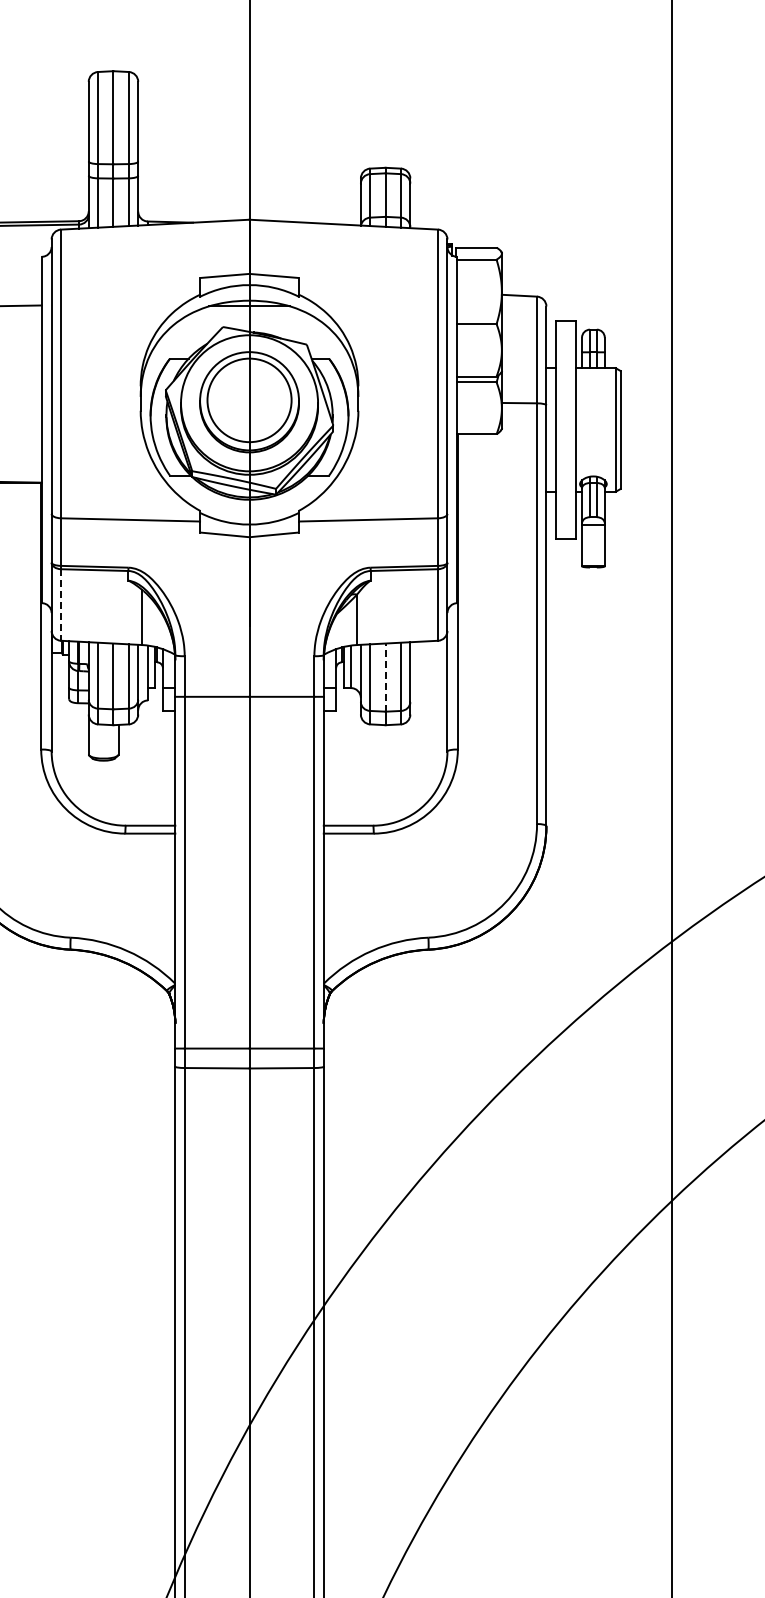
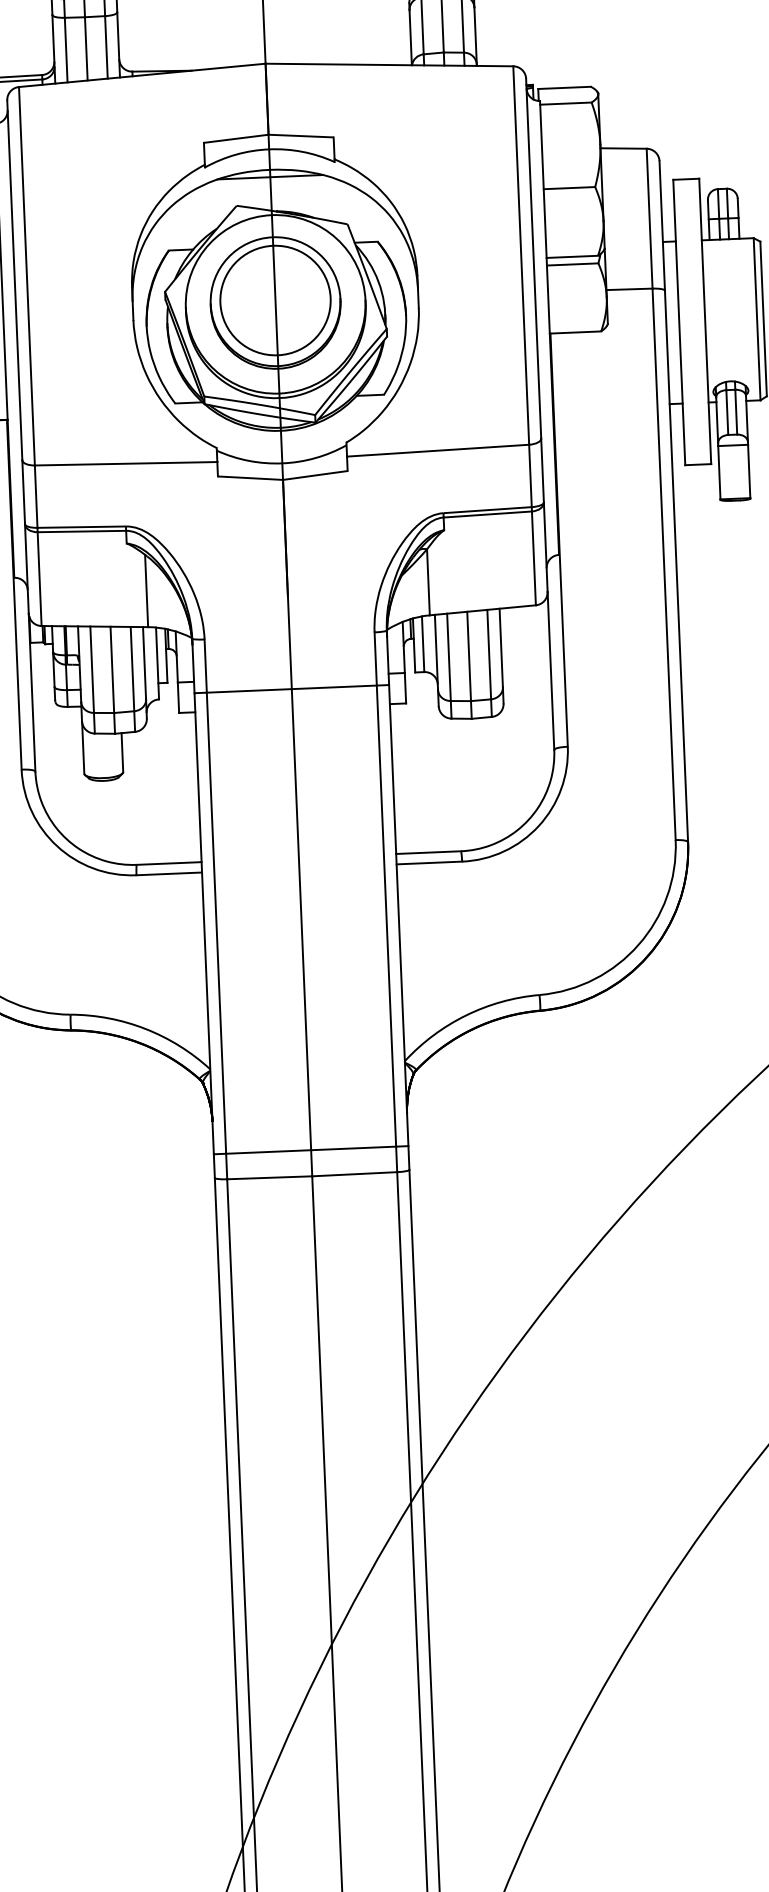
line: (61, 605) -> (40, 579), dashed -> solid
line: (385, 677) -> (468, 656), dashed -> solid

